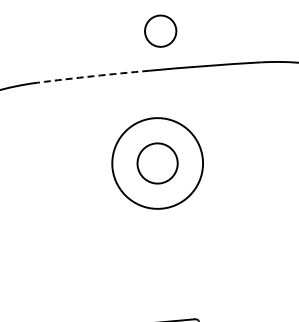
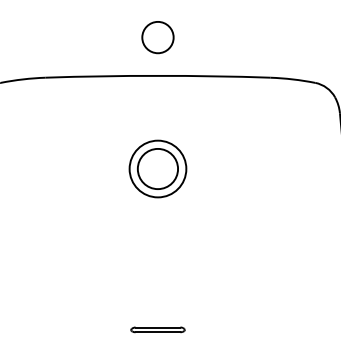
circle: (160, 31) -> (157, 37), moved
arc: (93, 76) -> (101, 76), dashed -> solid
circle: (157, 163) -> (157, 168), size x0.62

